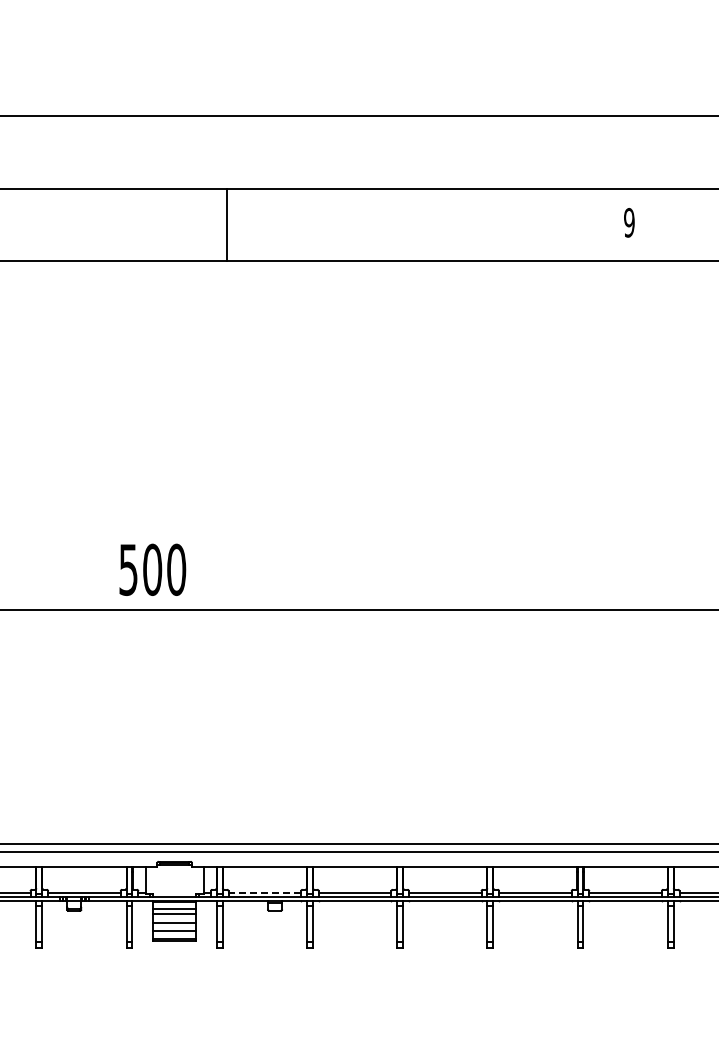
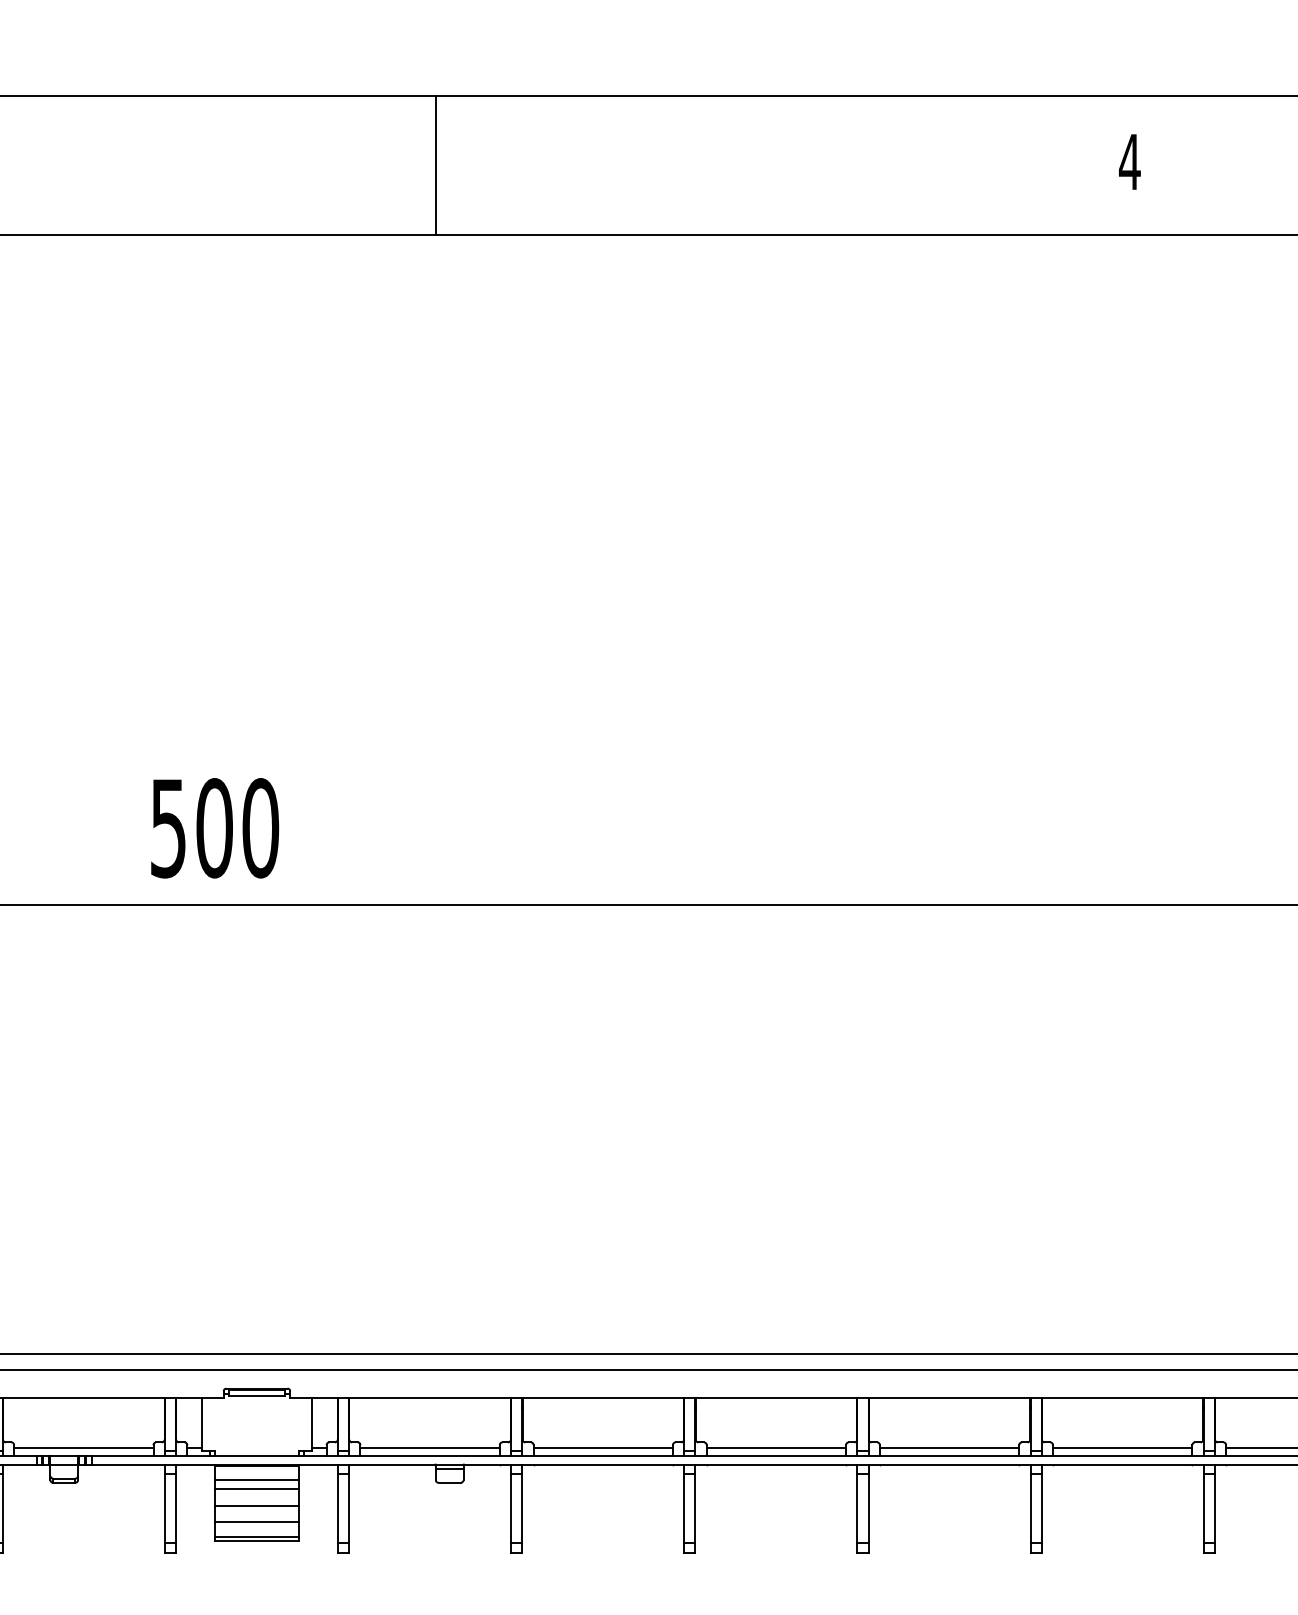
text: (629, 222) -> (1130, 161), 9 -> 4
line: (226, 224) -> (435, 165), moved
line: (264, 892) -> (429, 1447), dashed -> solid

